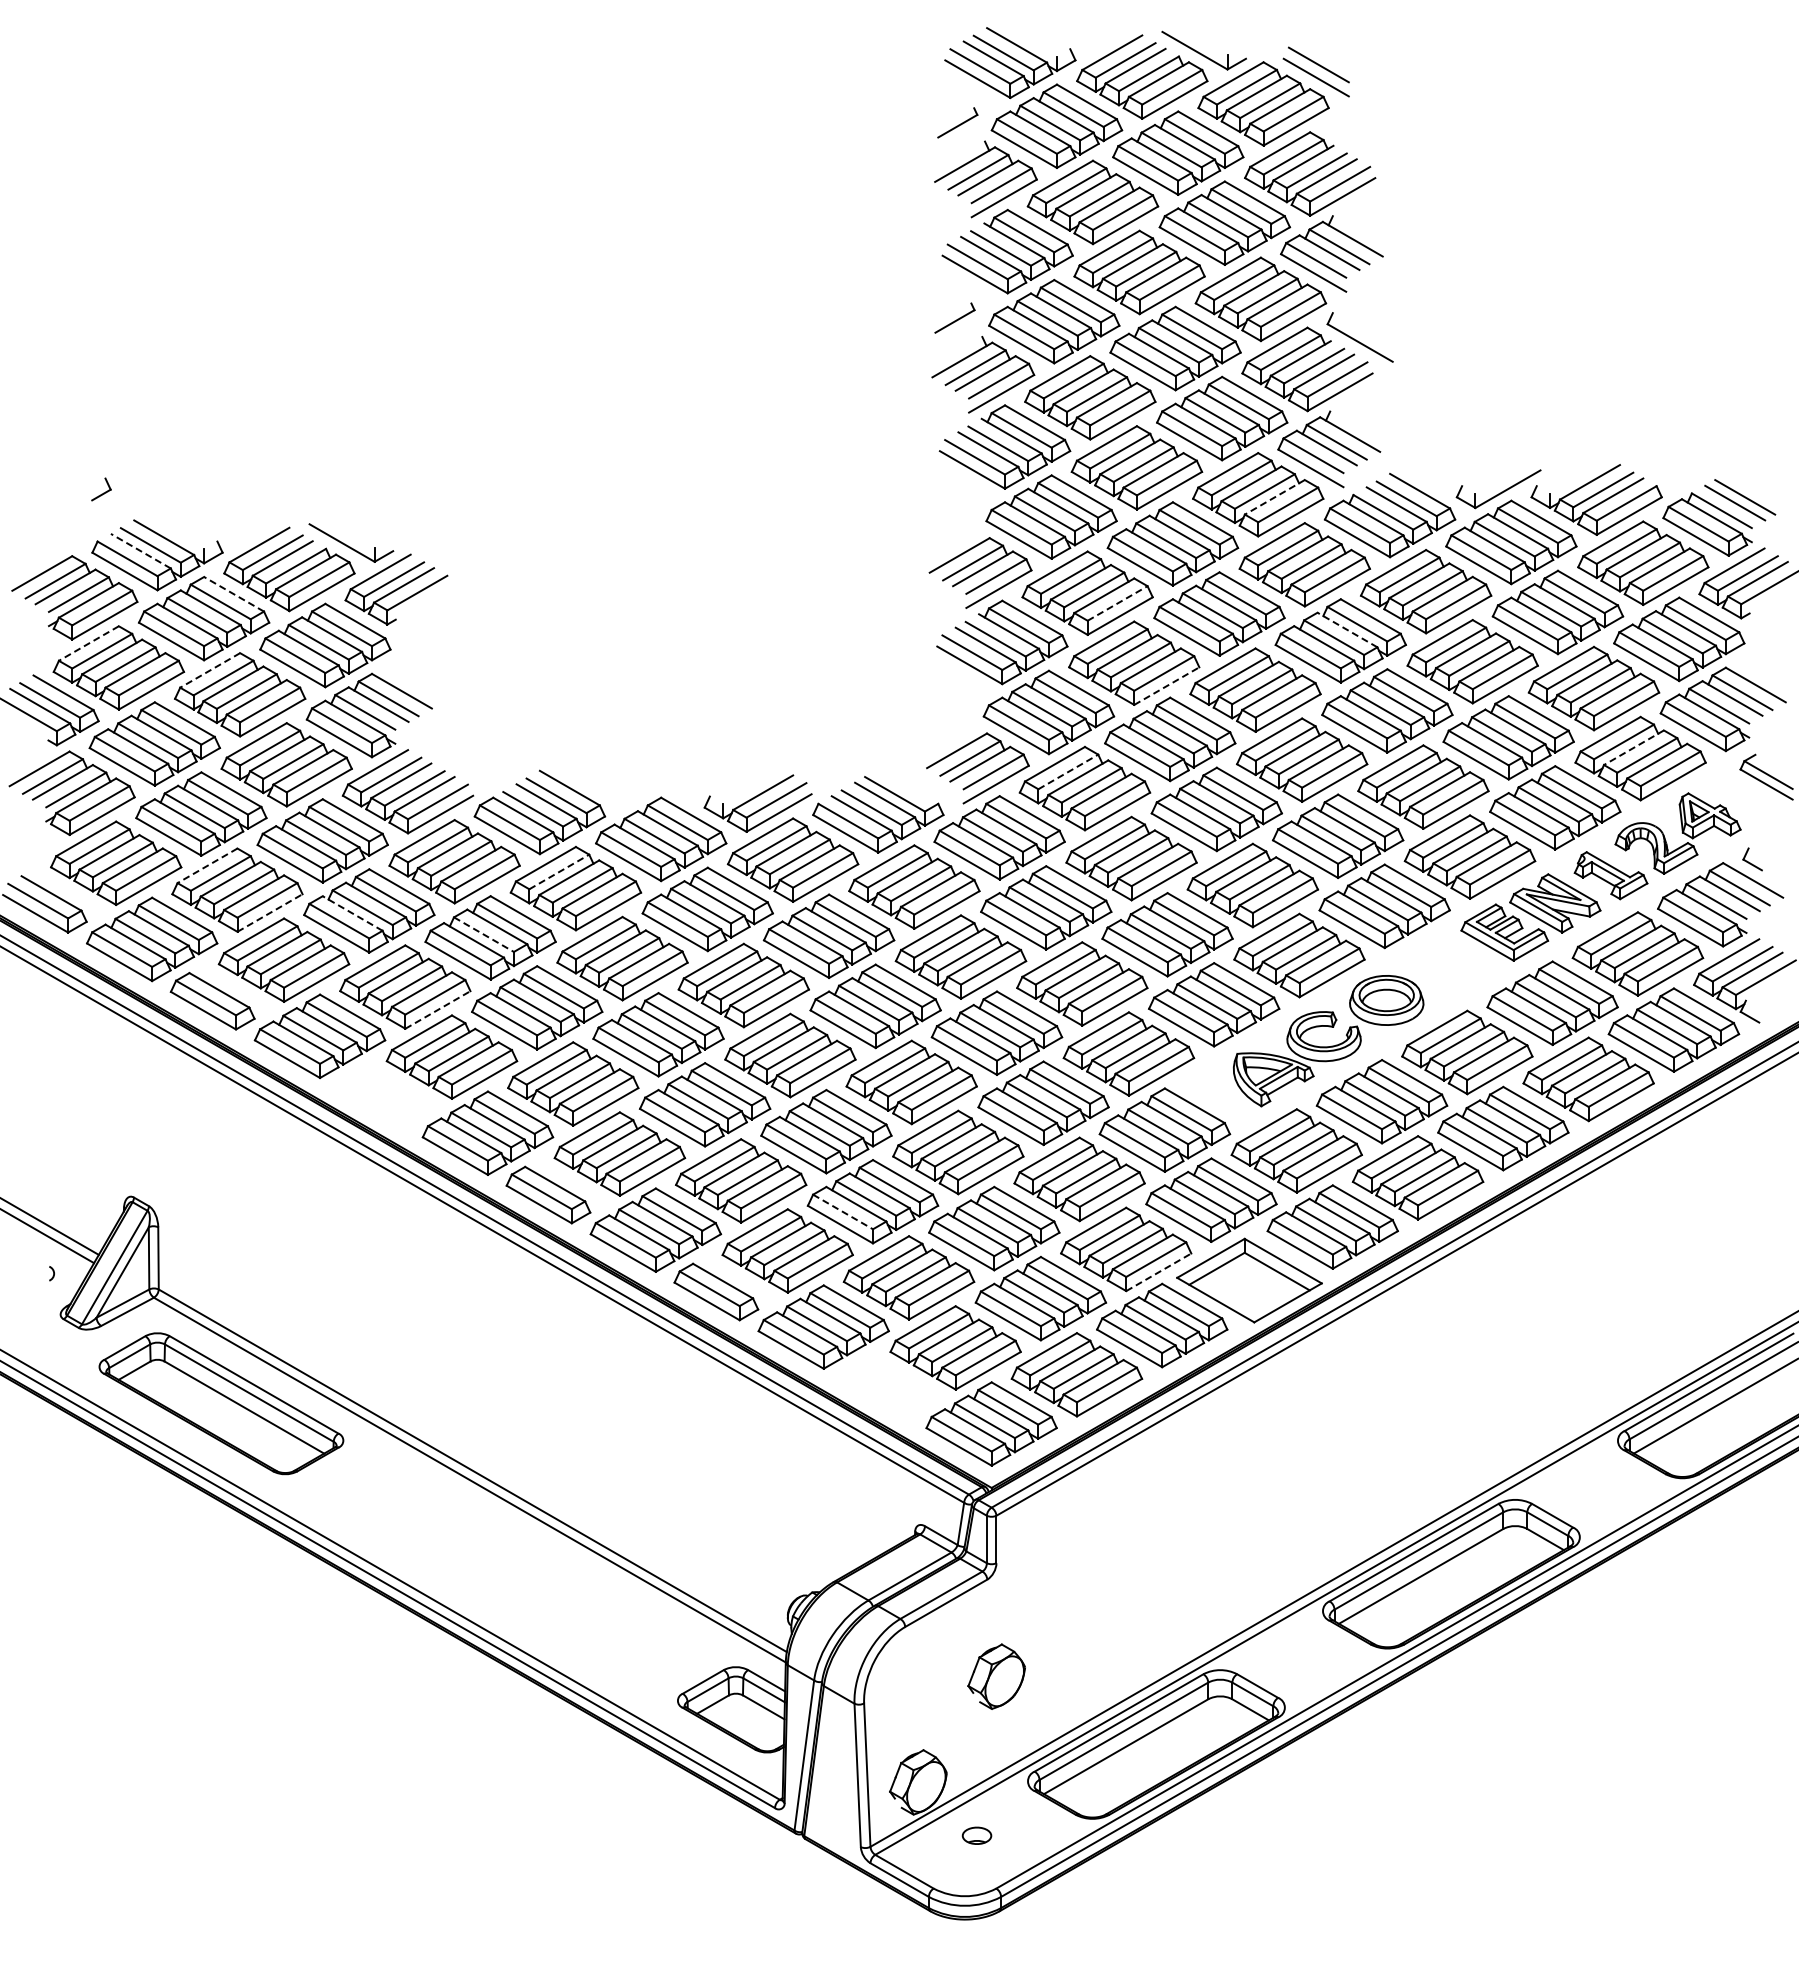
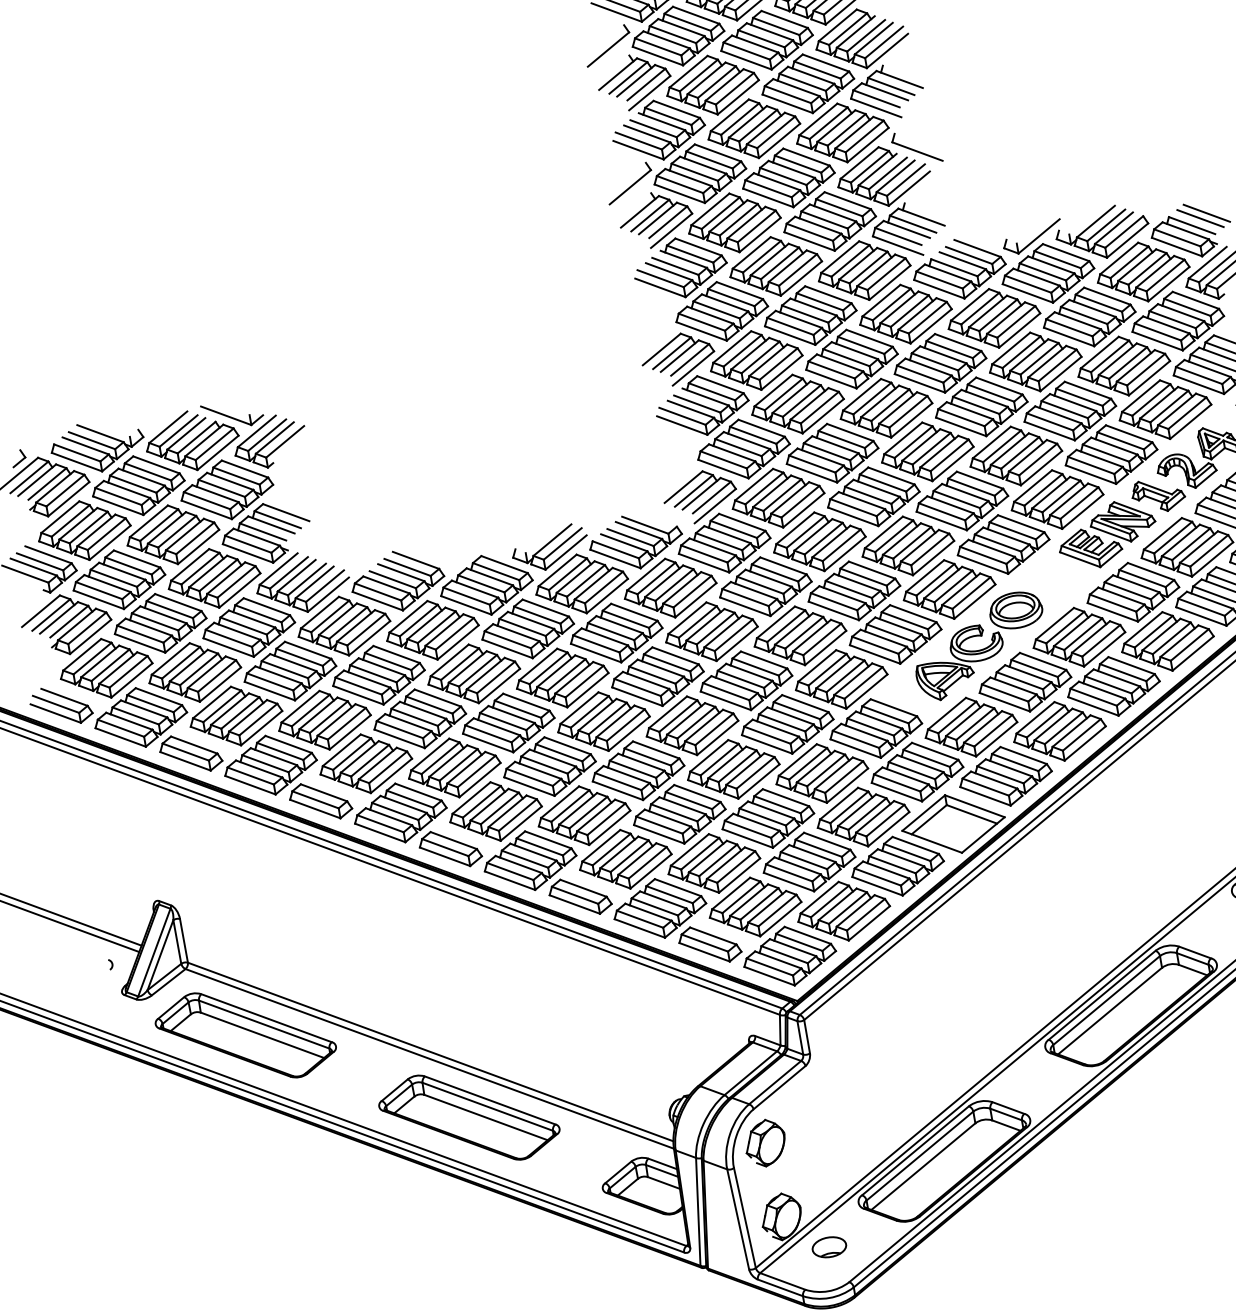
part: (957, 122) -> (607, 45), size x1.67
part: (954, 317) -> (629, 182), size x1.67
part: (101, 489) -> (18, 458), moved
line: (1274, 497) -> (876, 270), dashed -> solid
line: (140, 551) -> (85, 446), dashed -> solid
line: (234, 594) -> (156, 465), dashed -> solid
line: (1117, 603) -> (778, 364), dashed -> solid
line: (1347, 630) -> (943, 355), dashed -> solid
line: (88, 643) -> (60, 517), dashed -> solid
line: (210, 670) -> (149, 521), dashed -> solid
line: (1166, 686) -> (823, 416), dashed -> solid
line: (1633, 747) -> (1158, 402), dashed -> solid
line: (1068, 771) -> (764, 488), dashed -> solid
line: (207, 865) -> (170, 658), dashed -> solid
line: (559, 871) -> (418, 620), dashed -> solid
line: (270, 913) -> (220, 684), dashed -> solid
line: (352, 913) -> (278, 674), dashed -> solid
line: (483, 934) -> (373, 673), dashed -> solid
line: (437, 1009) -> (349, 732), dashed -> solid
part: (380, 1097) -> (320, 800), added
line: (843, 1211) -> (659, 824), dashed -> solid
line: (1158, 1272) -> (888, 829), dashed -> solid
part: (884, 1388) -> (710, 944), added
part: (510, 1570) -> (469, 1117), added
part: (996, 1676) -> (765, 1143), moved
part: (976, 1835) -> (829, 1247), size x1.67

